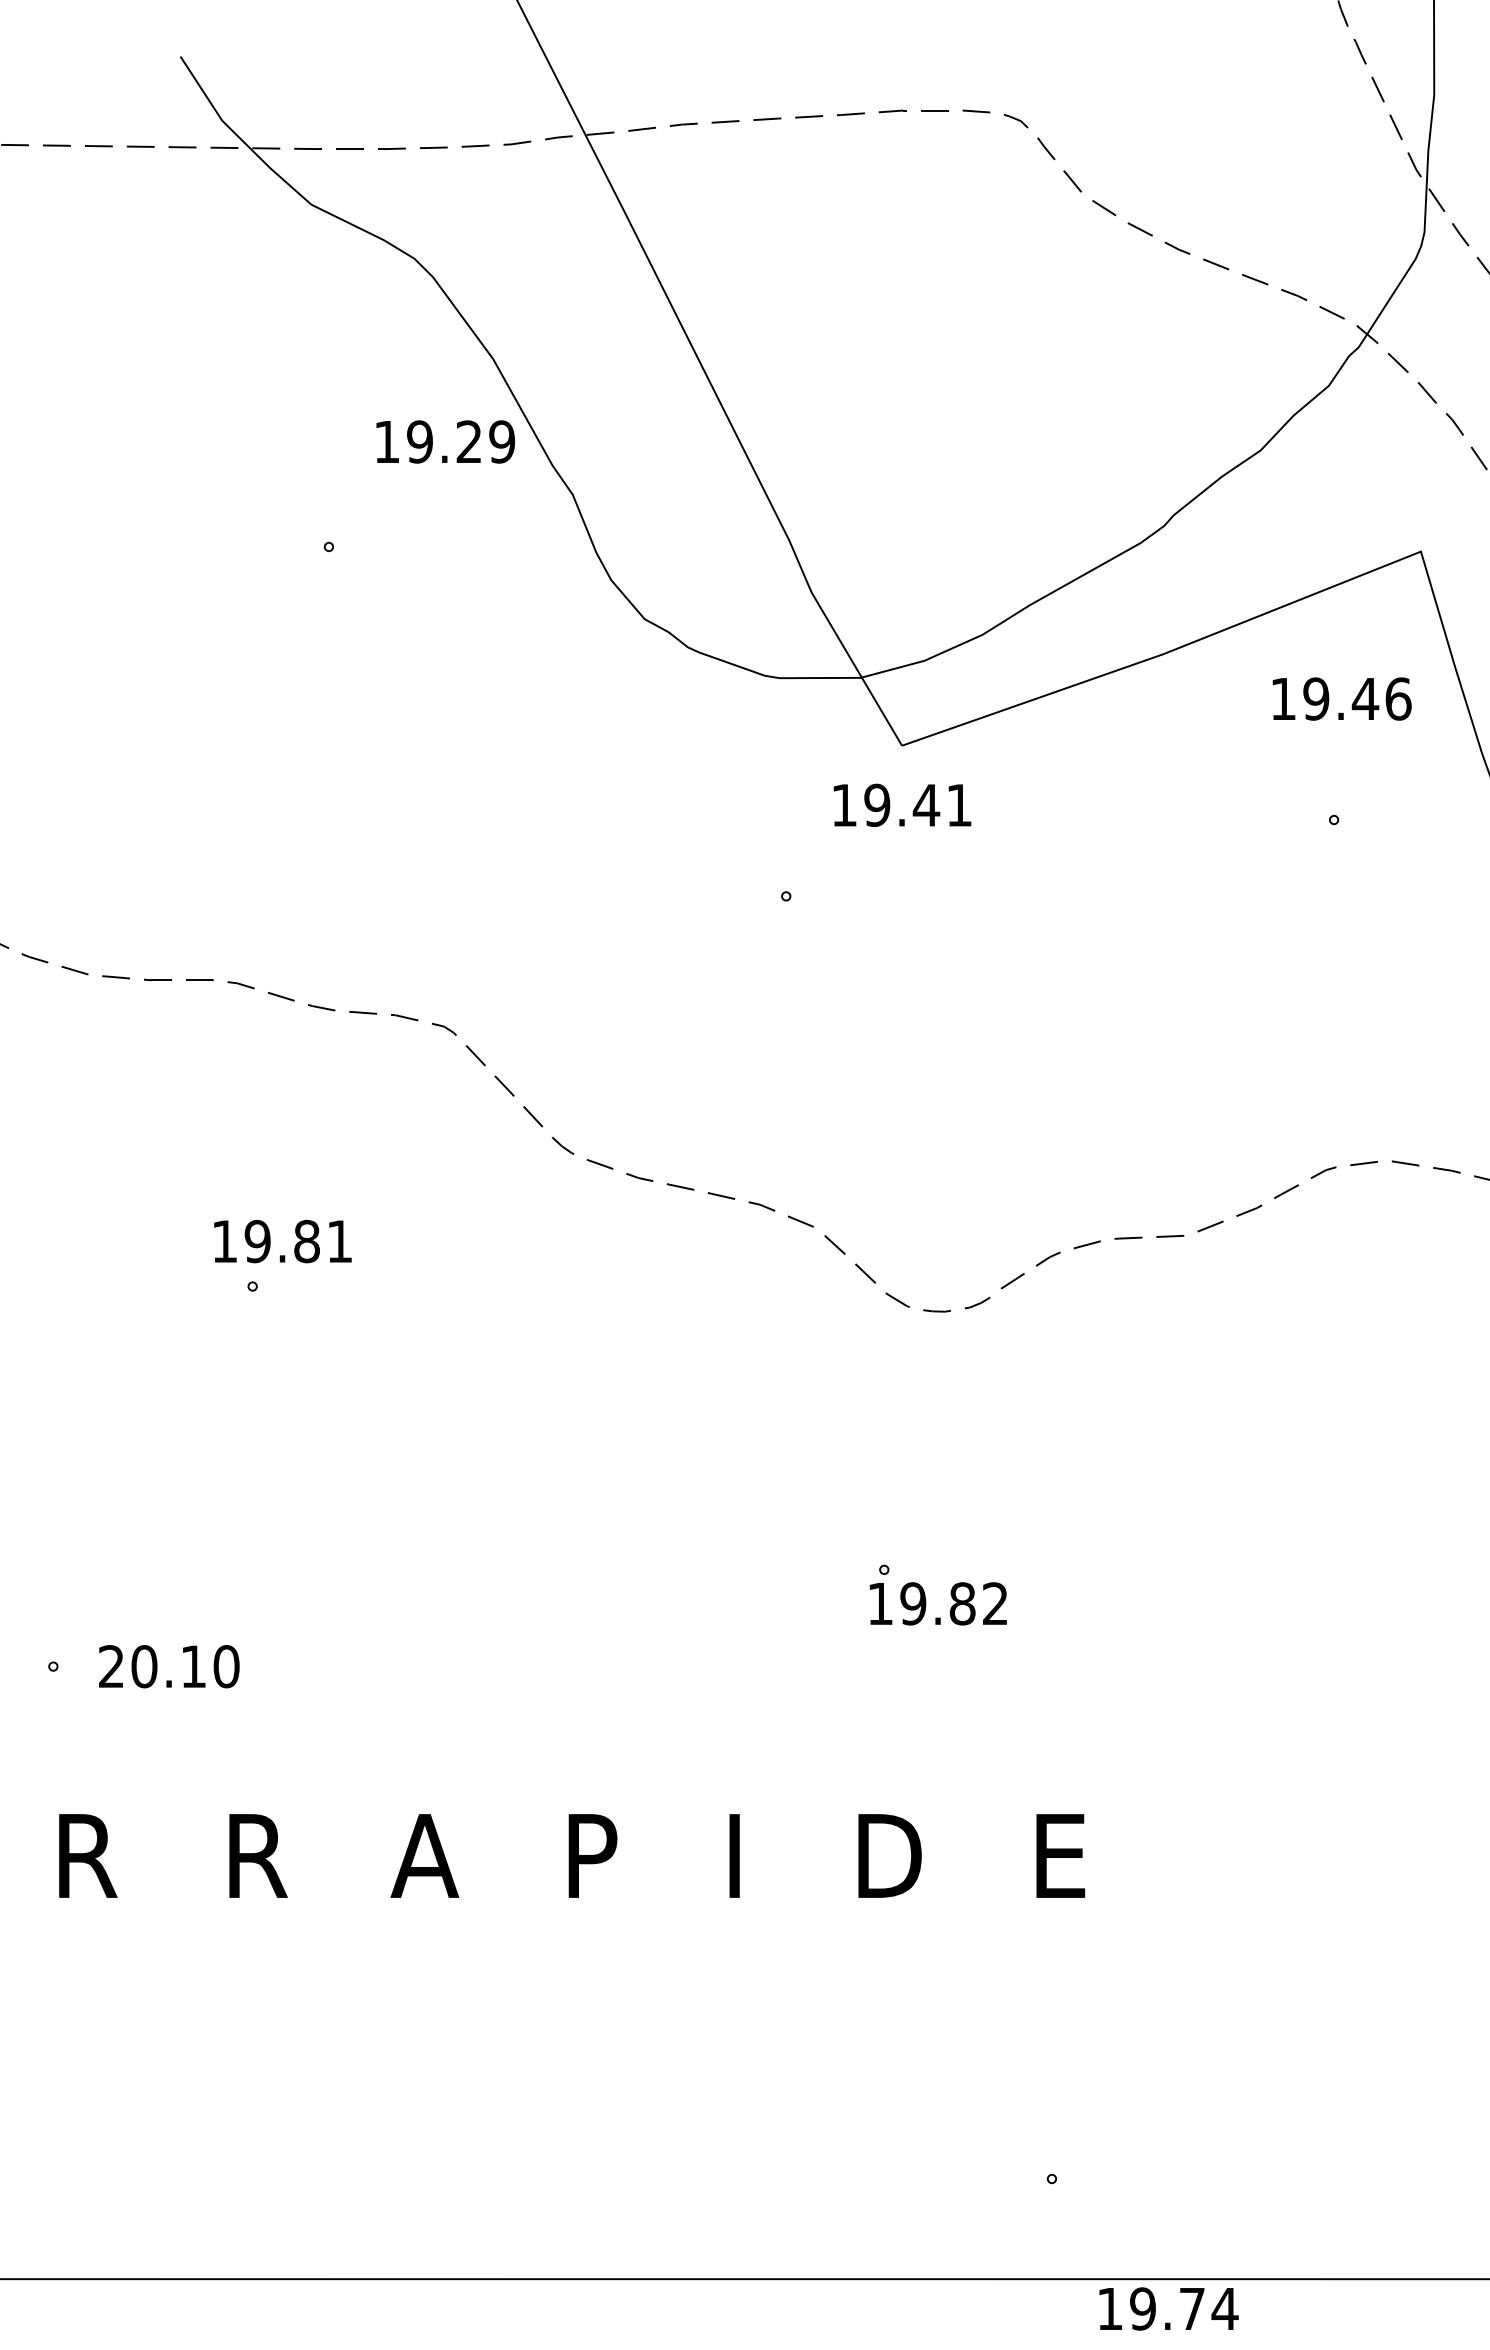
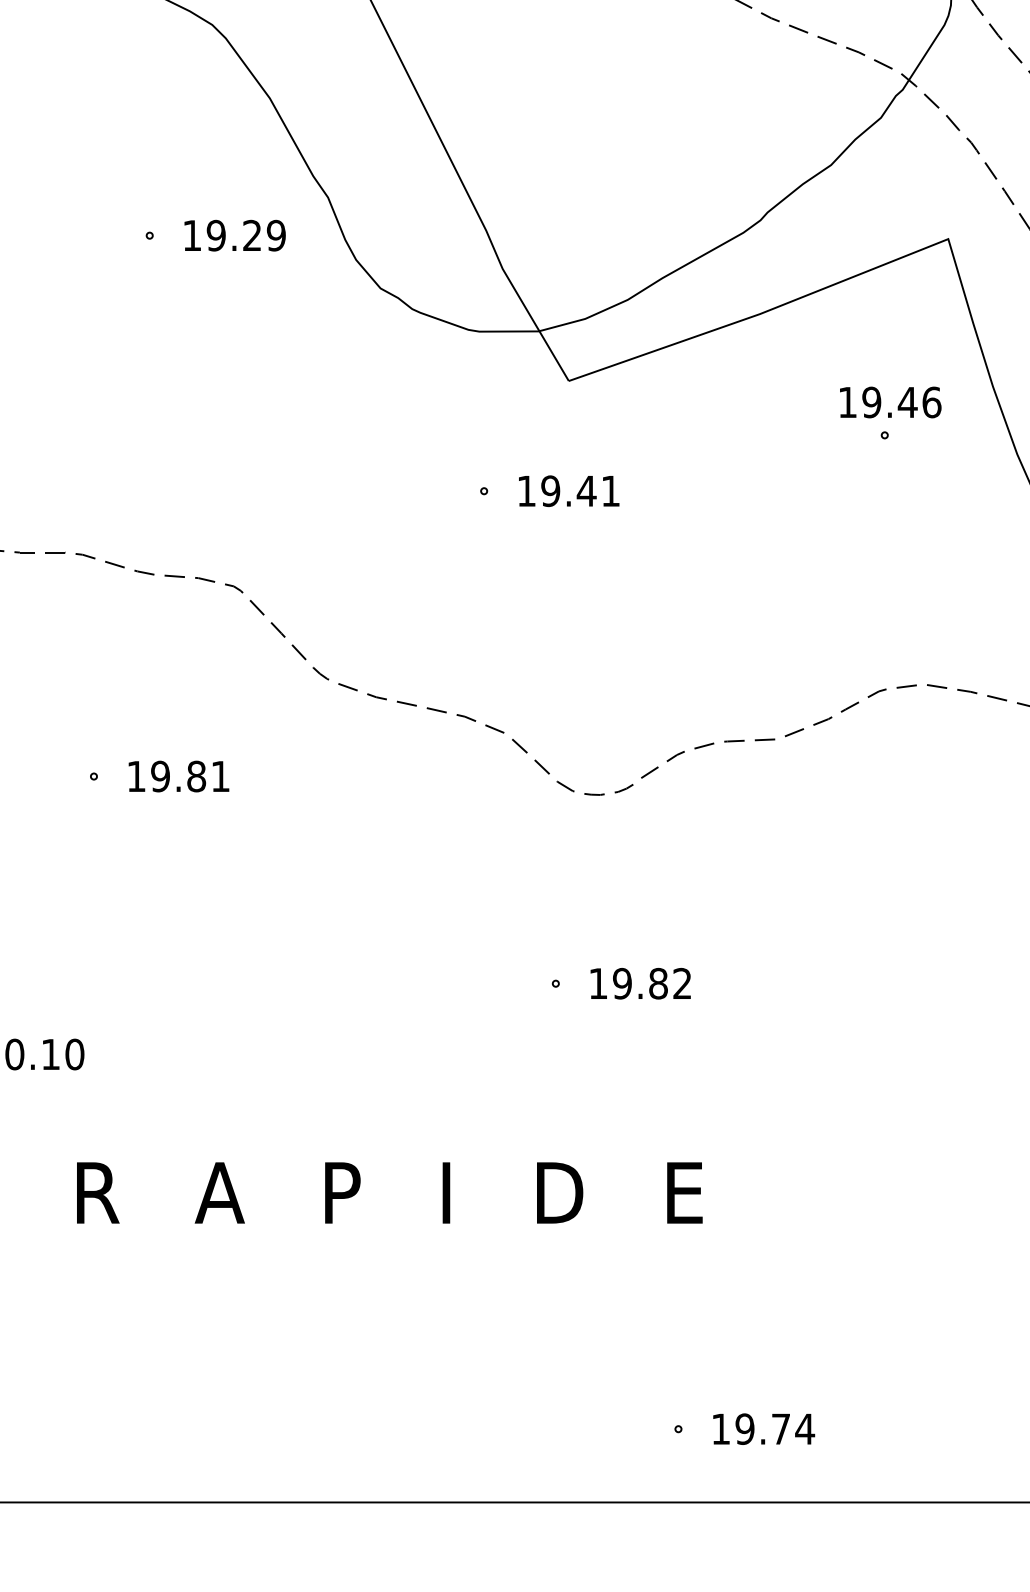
text: (445, 441) -> (234, 235), moved
text: (1341, 698) -> (890, 402), moved
text: (902, 805) -> (569, 491), moved
text: (282, 1241) -> (178, 776), moved
text: (937, 1603) -> (640, 983), moved
text: (1168, 2308) -> (763, 1428), moved

